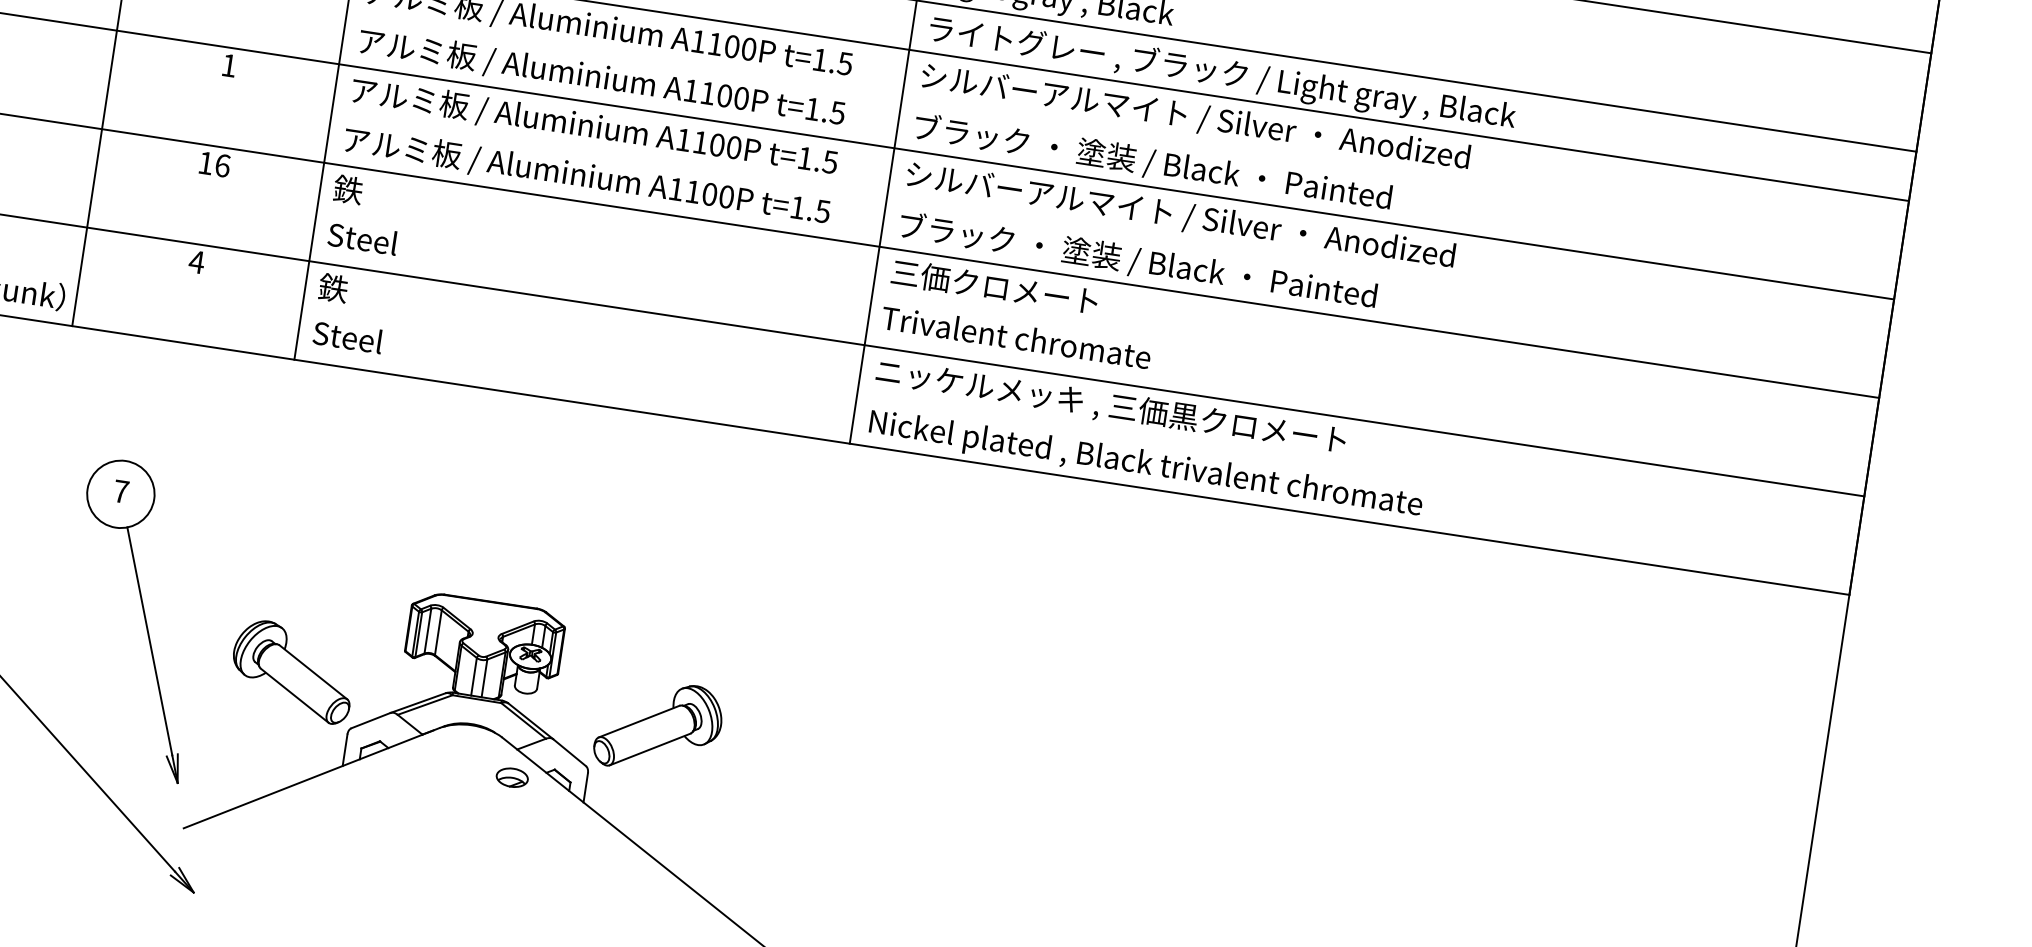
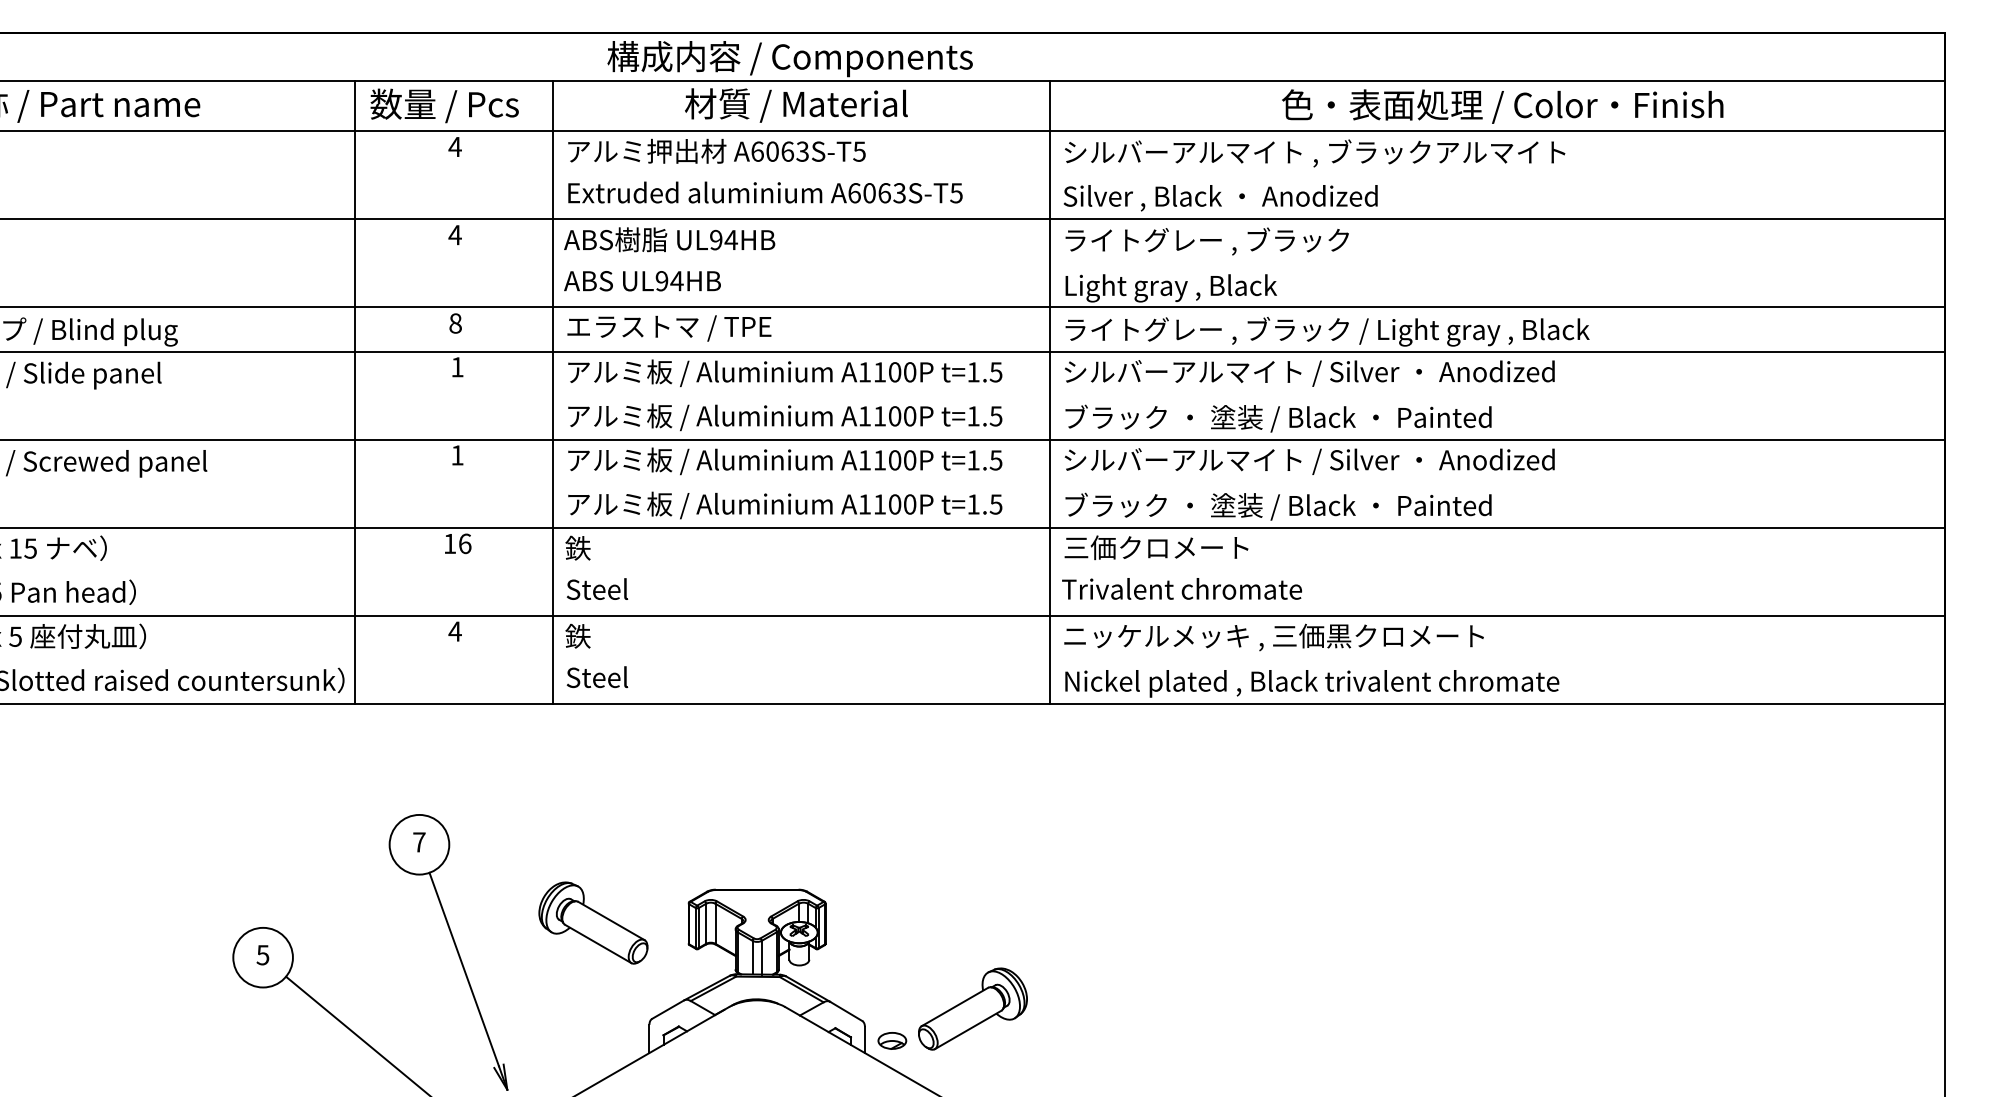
part: (293, 670) -> (593, 922), moved
part: (658, 726) -> (972, 1008), moved
part: (512, 777) -> (892, 1040), moved

